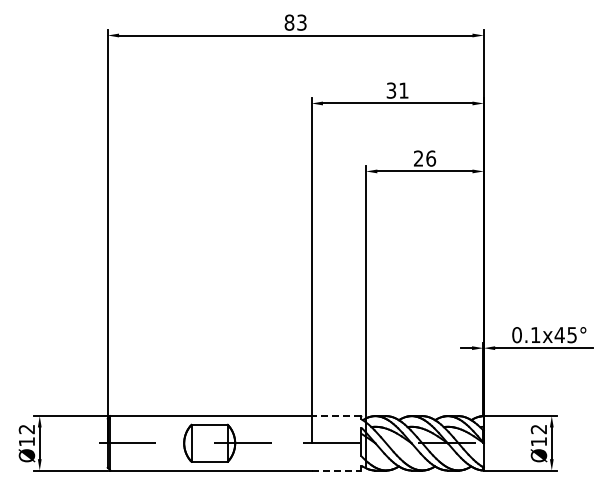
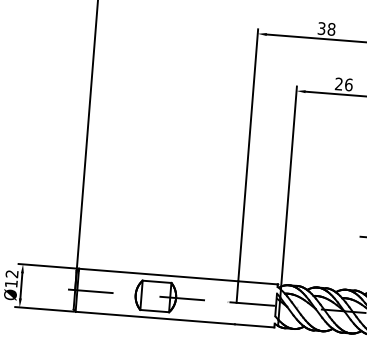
text: (403, 90) -> (331, 29), 31 -> 38
line: (336, 416) -> (257, 283), dashed -> solid
line: (336, 470) -> (254, 325), dashed -> solid

